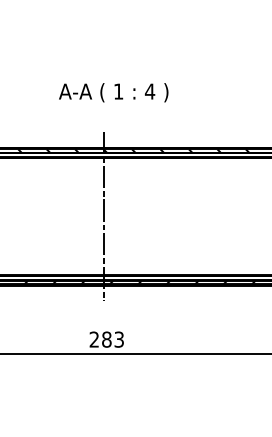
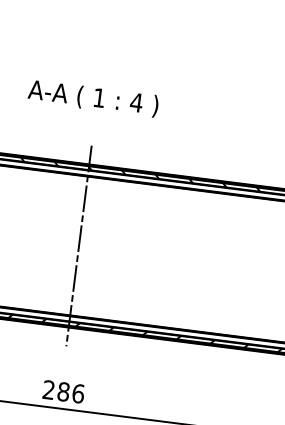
text: (113, 92) -> (93, 98), moved
text: (119, 339) -> (78, 393), 283 -> 286

